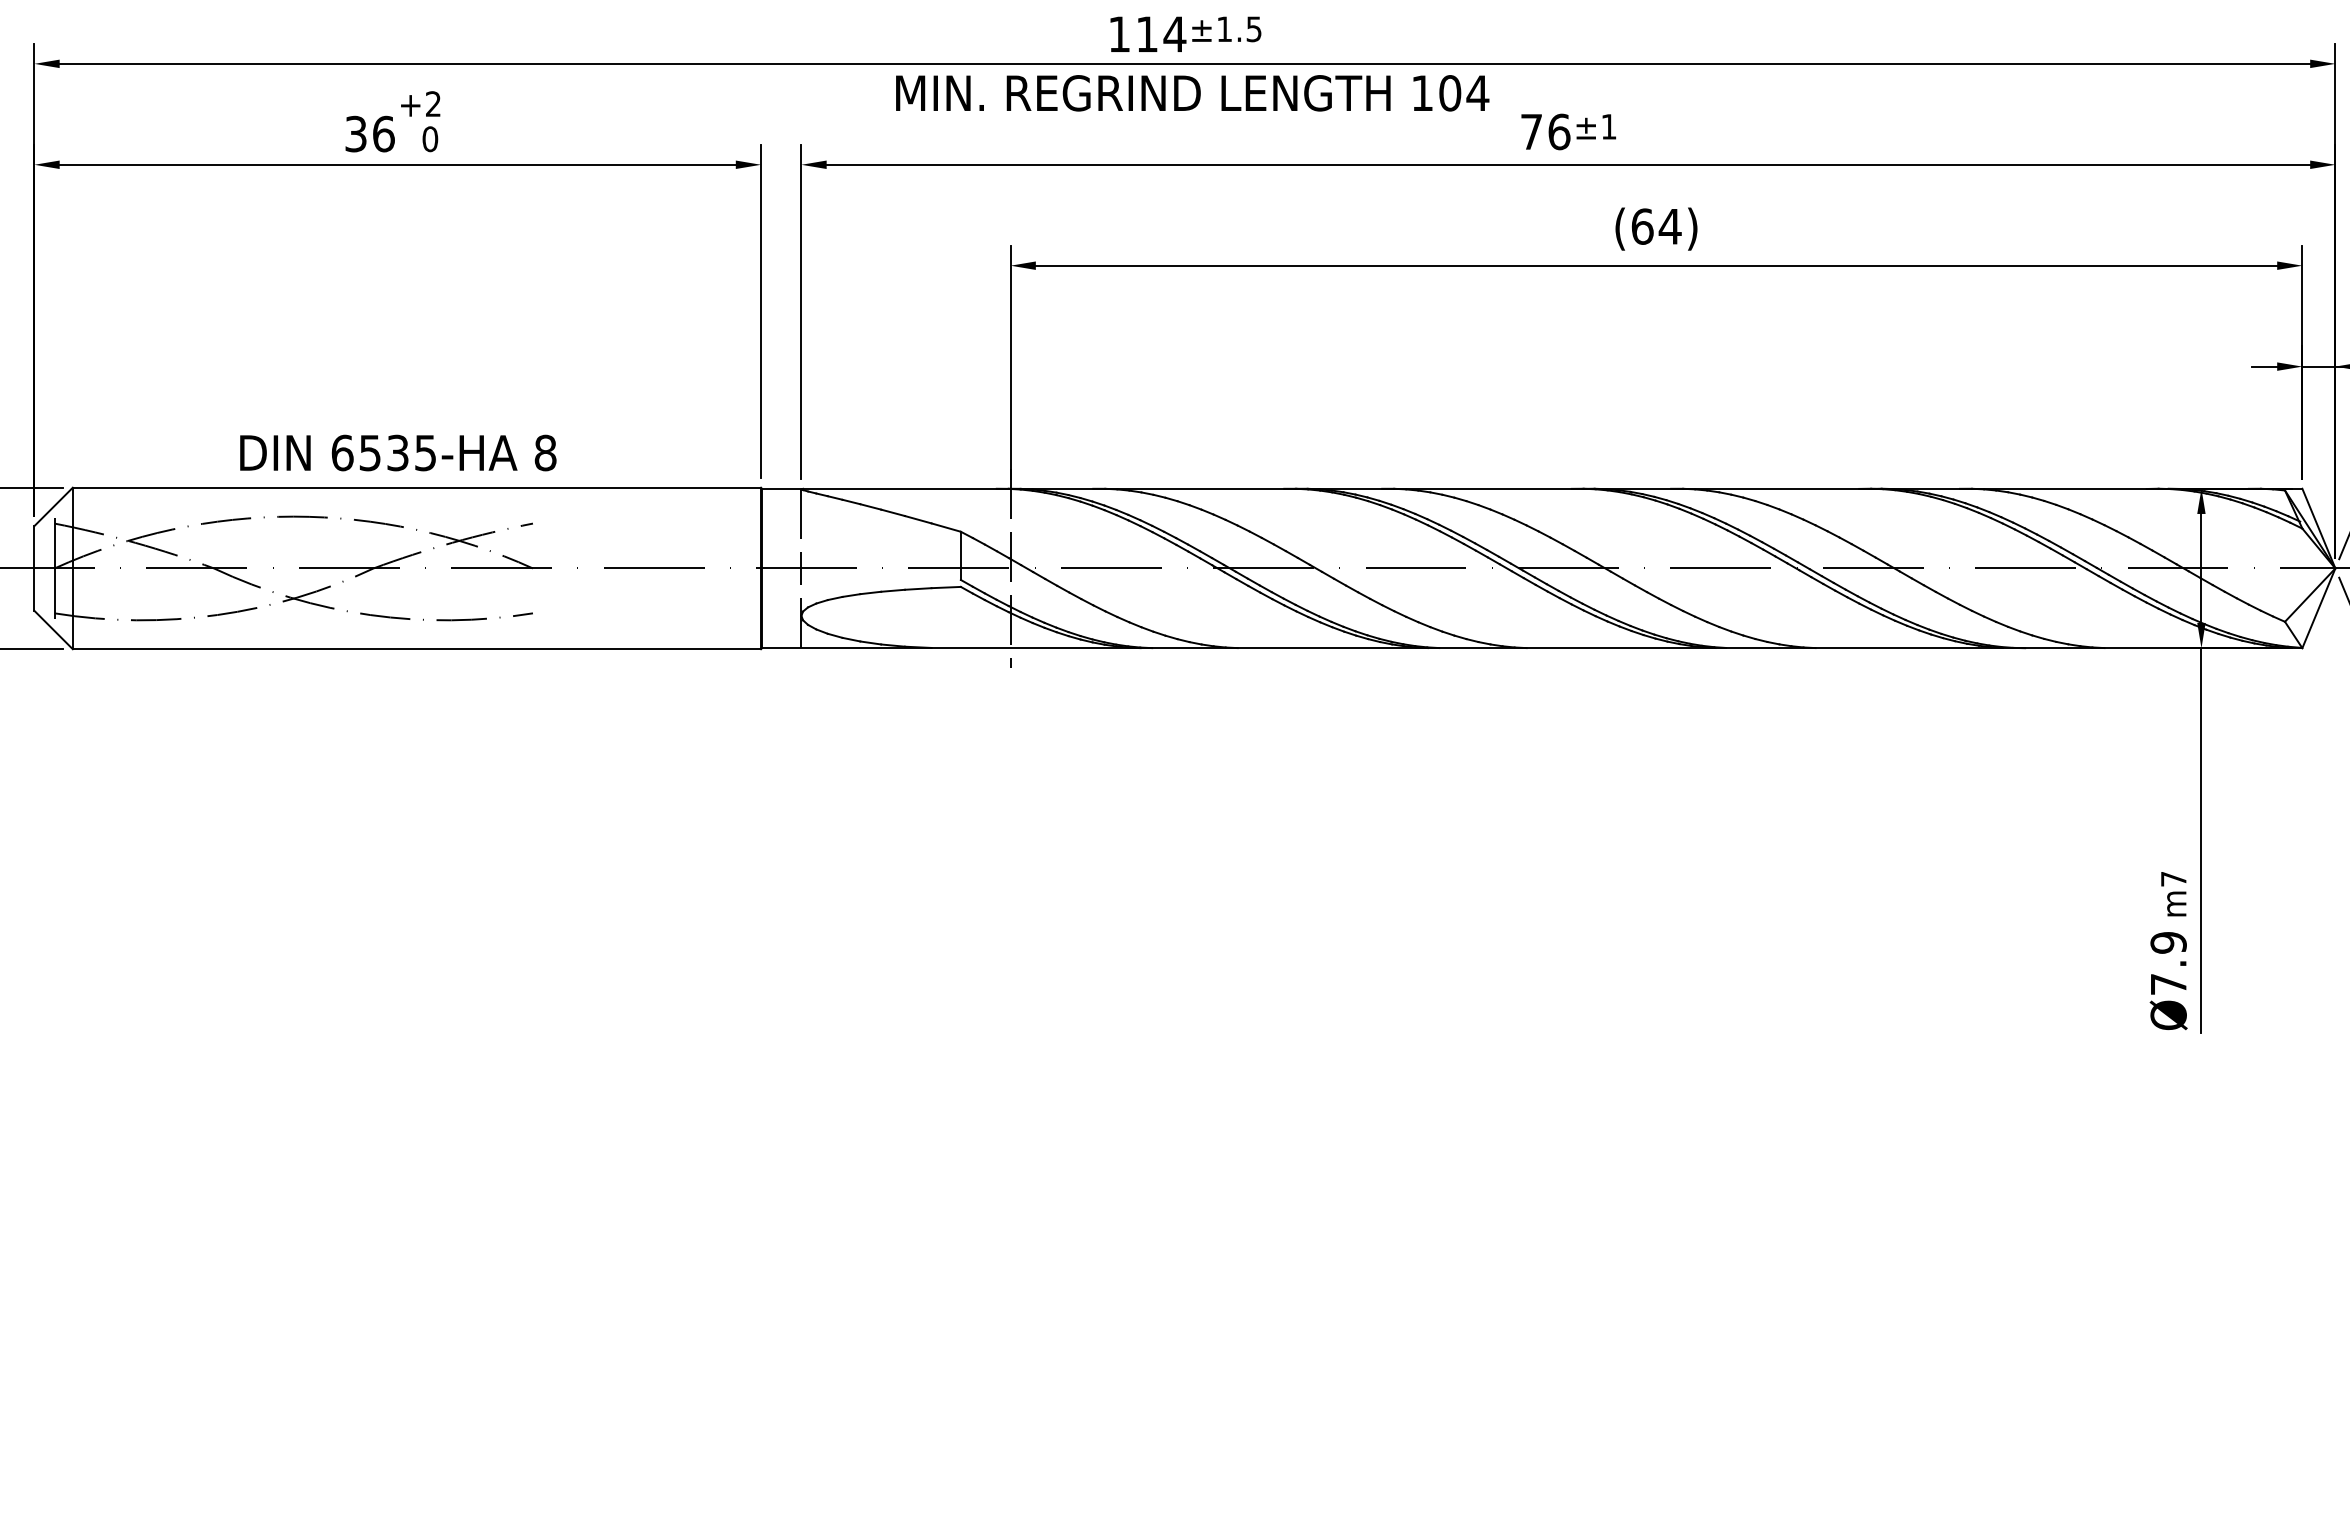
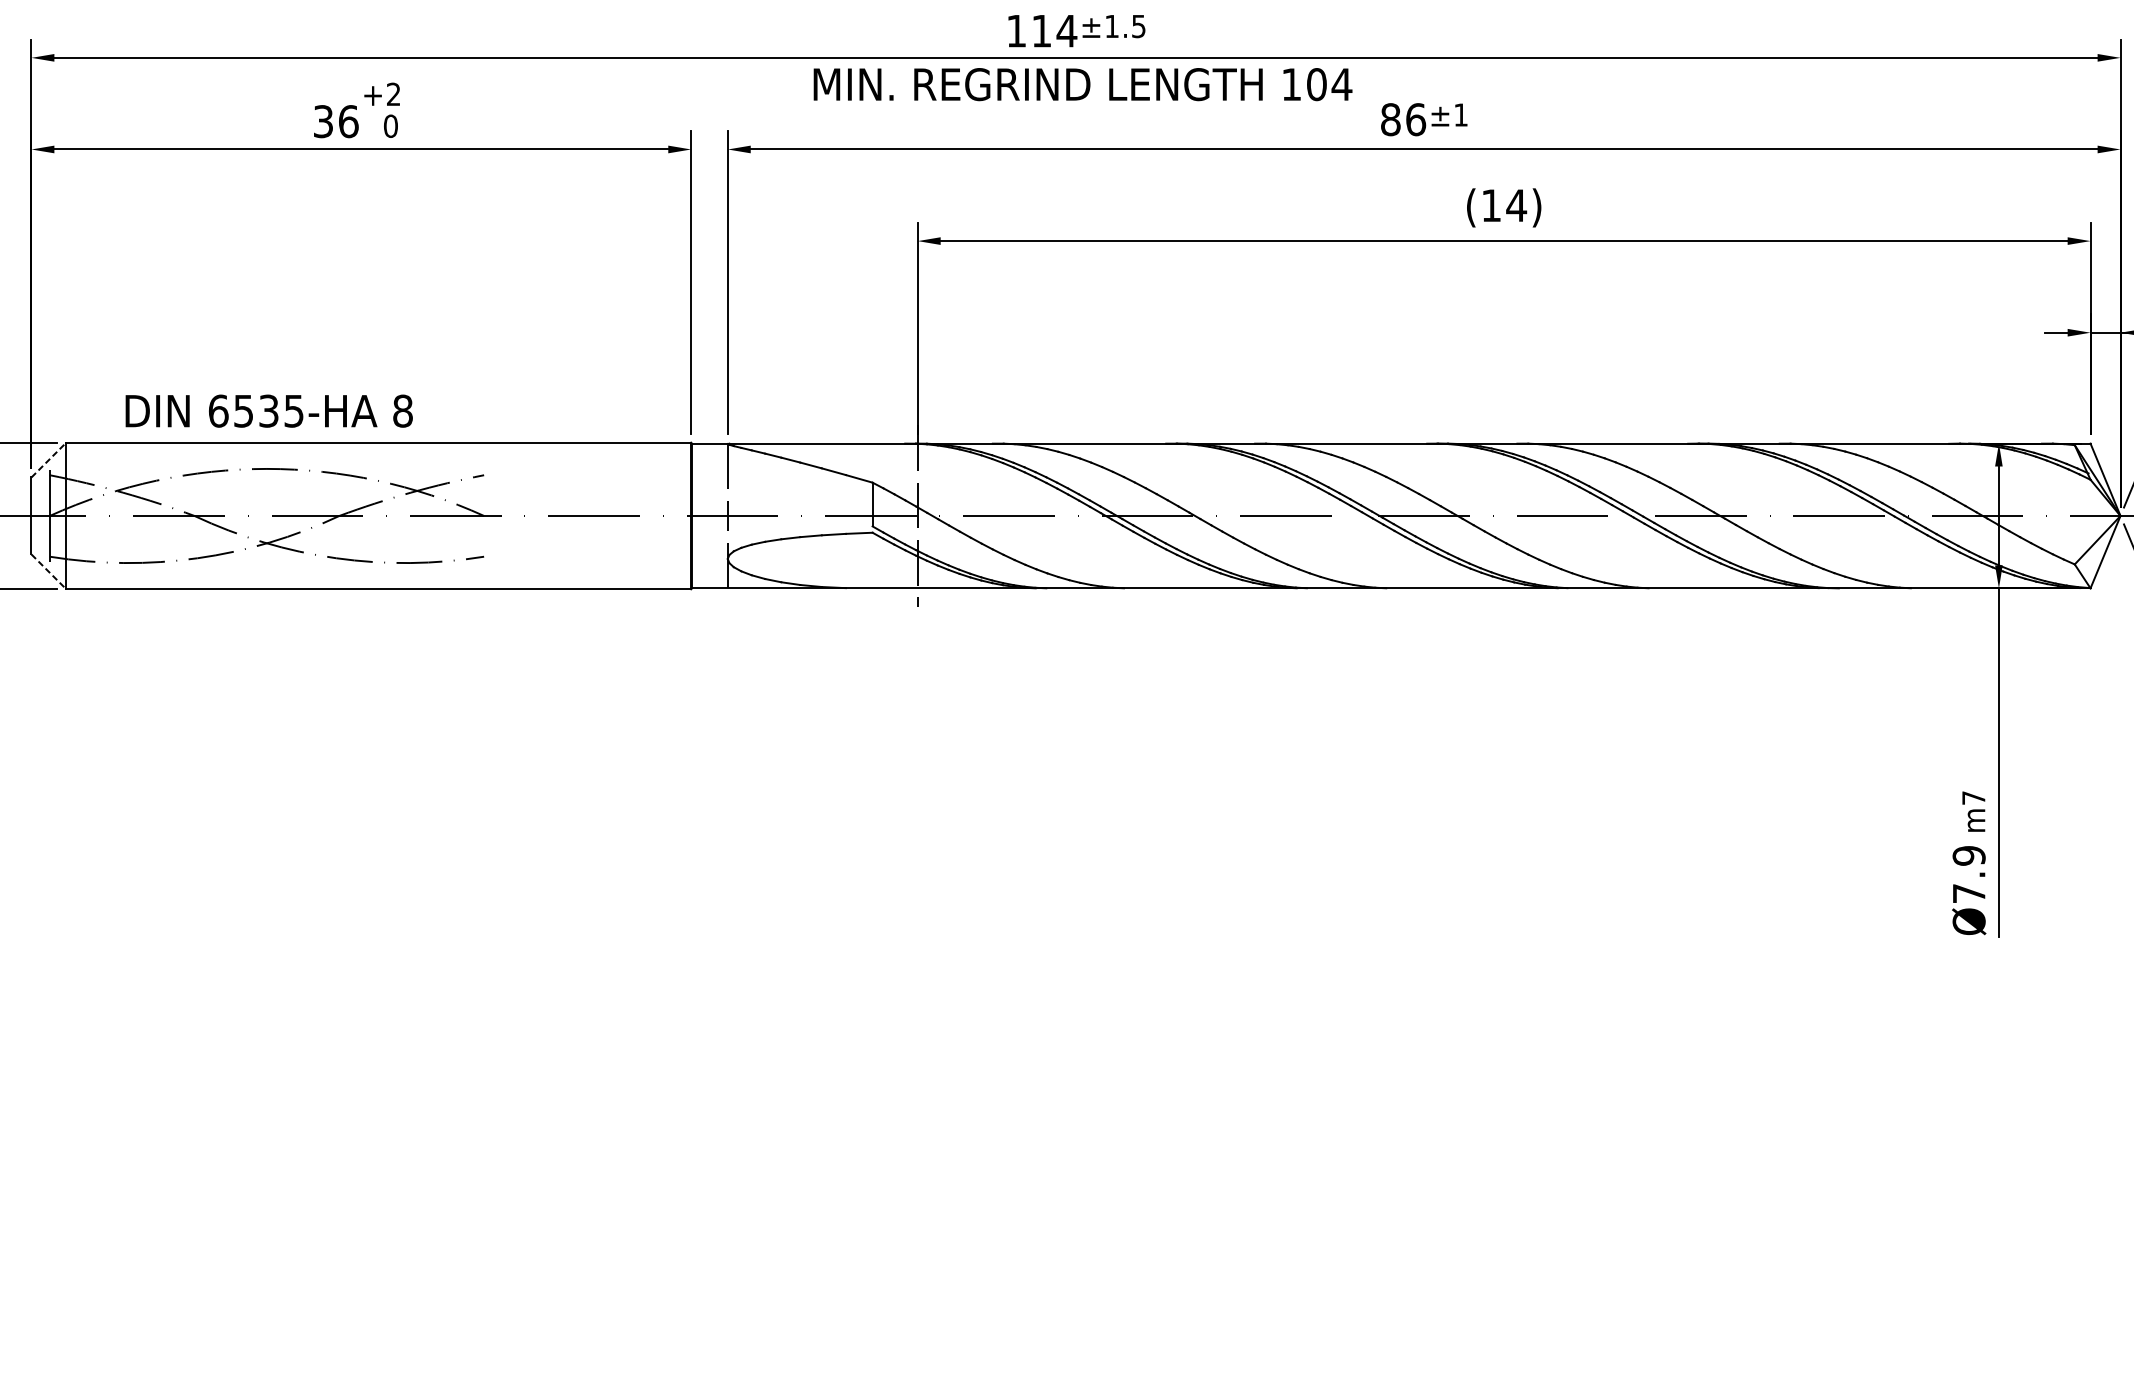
text: (1531, 131) -> (1390, 119), 76 -> 86
text: (1642, 226) -> (1491, 205), (64) -> (14)
text: (398, 452) -> (269, 410), moved
line: (53, 506) -> (48, 459), solid -> dashed
line: (53, 630) -> (48, 572), solid -> dashed

